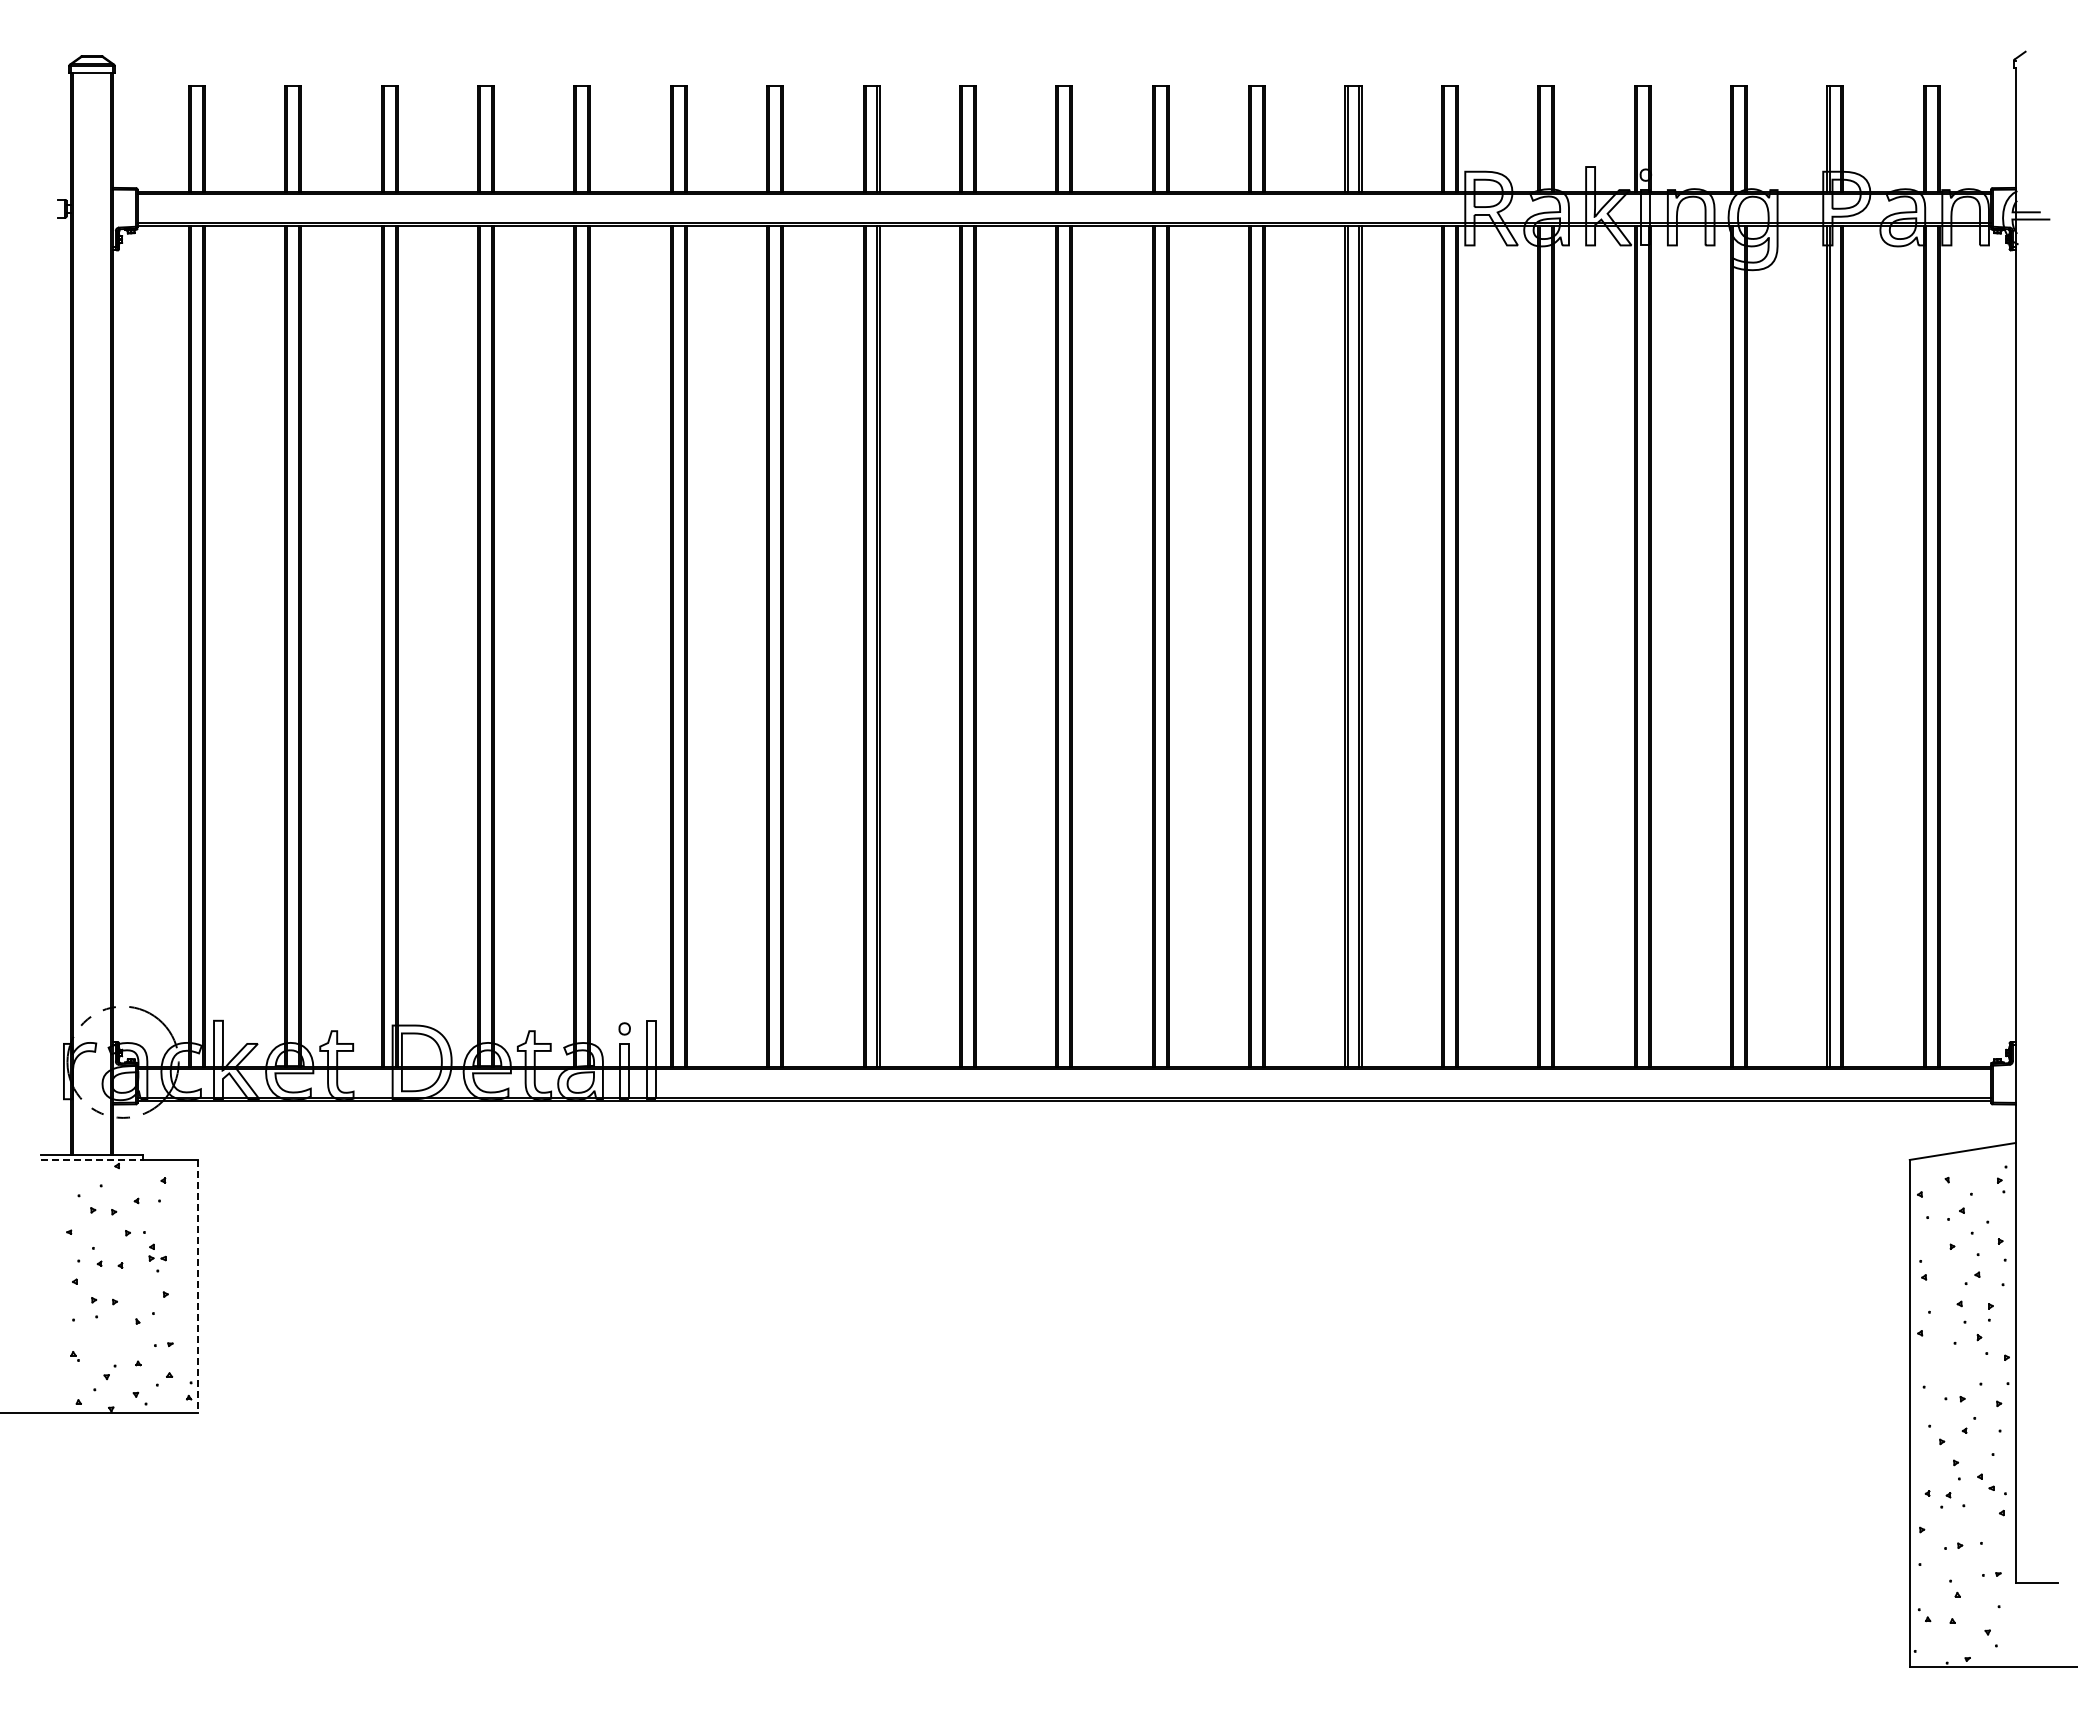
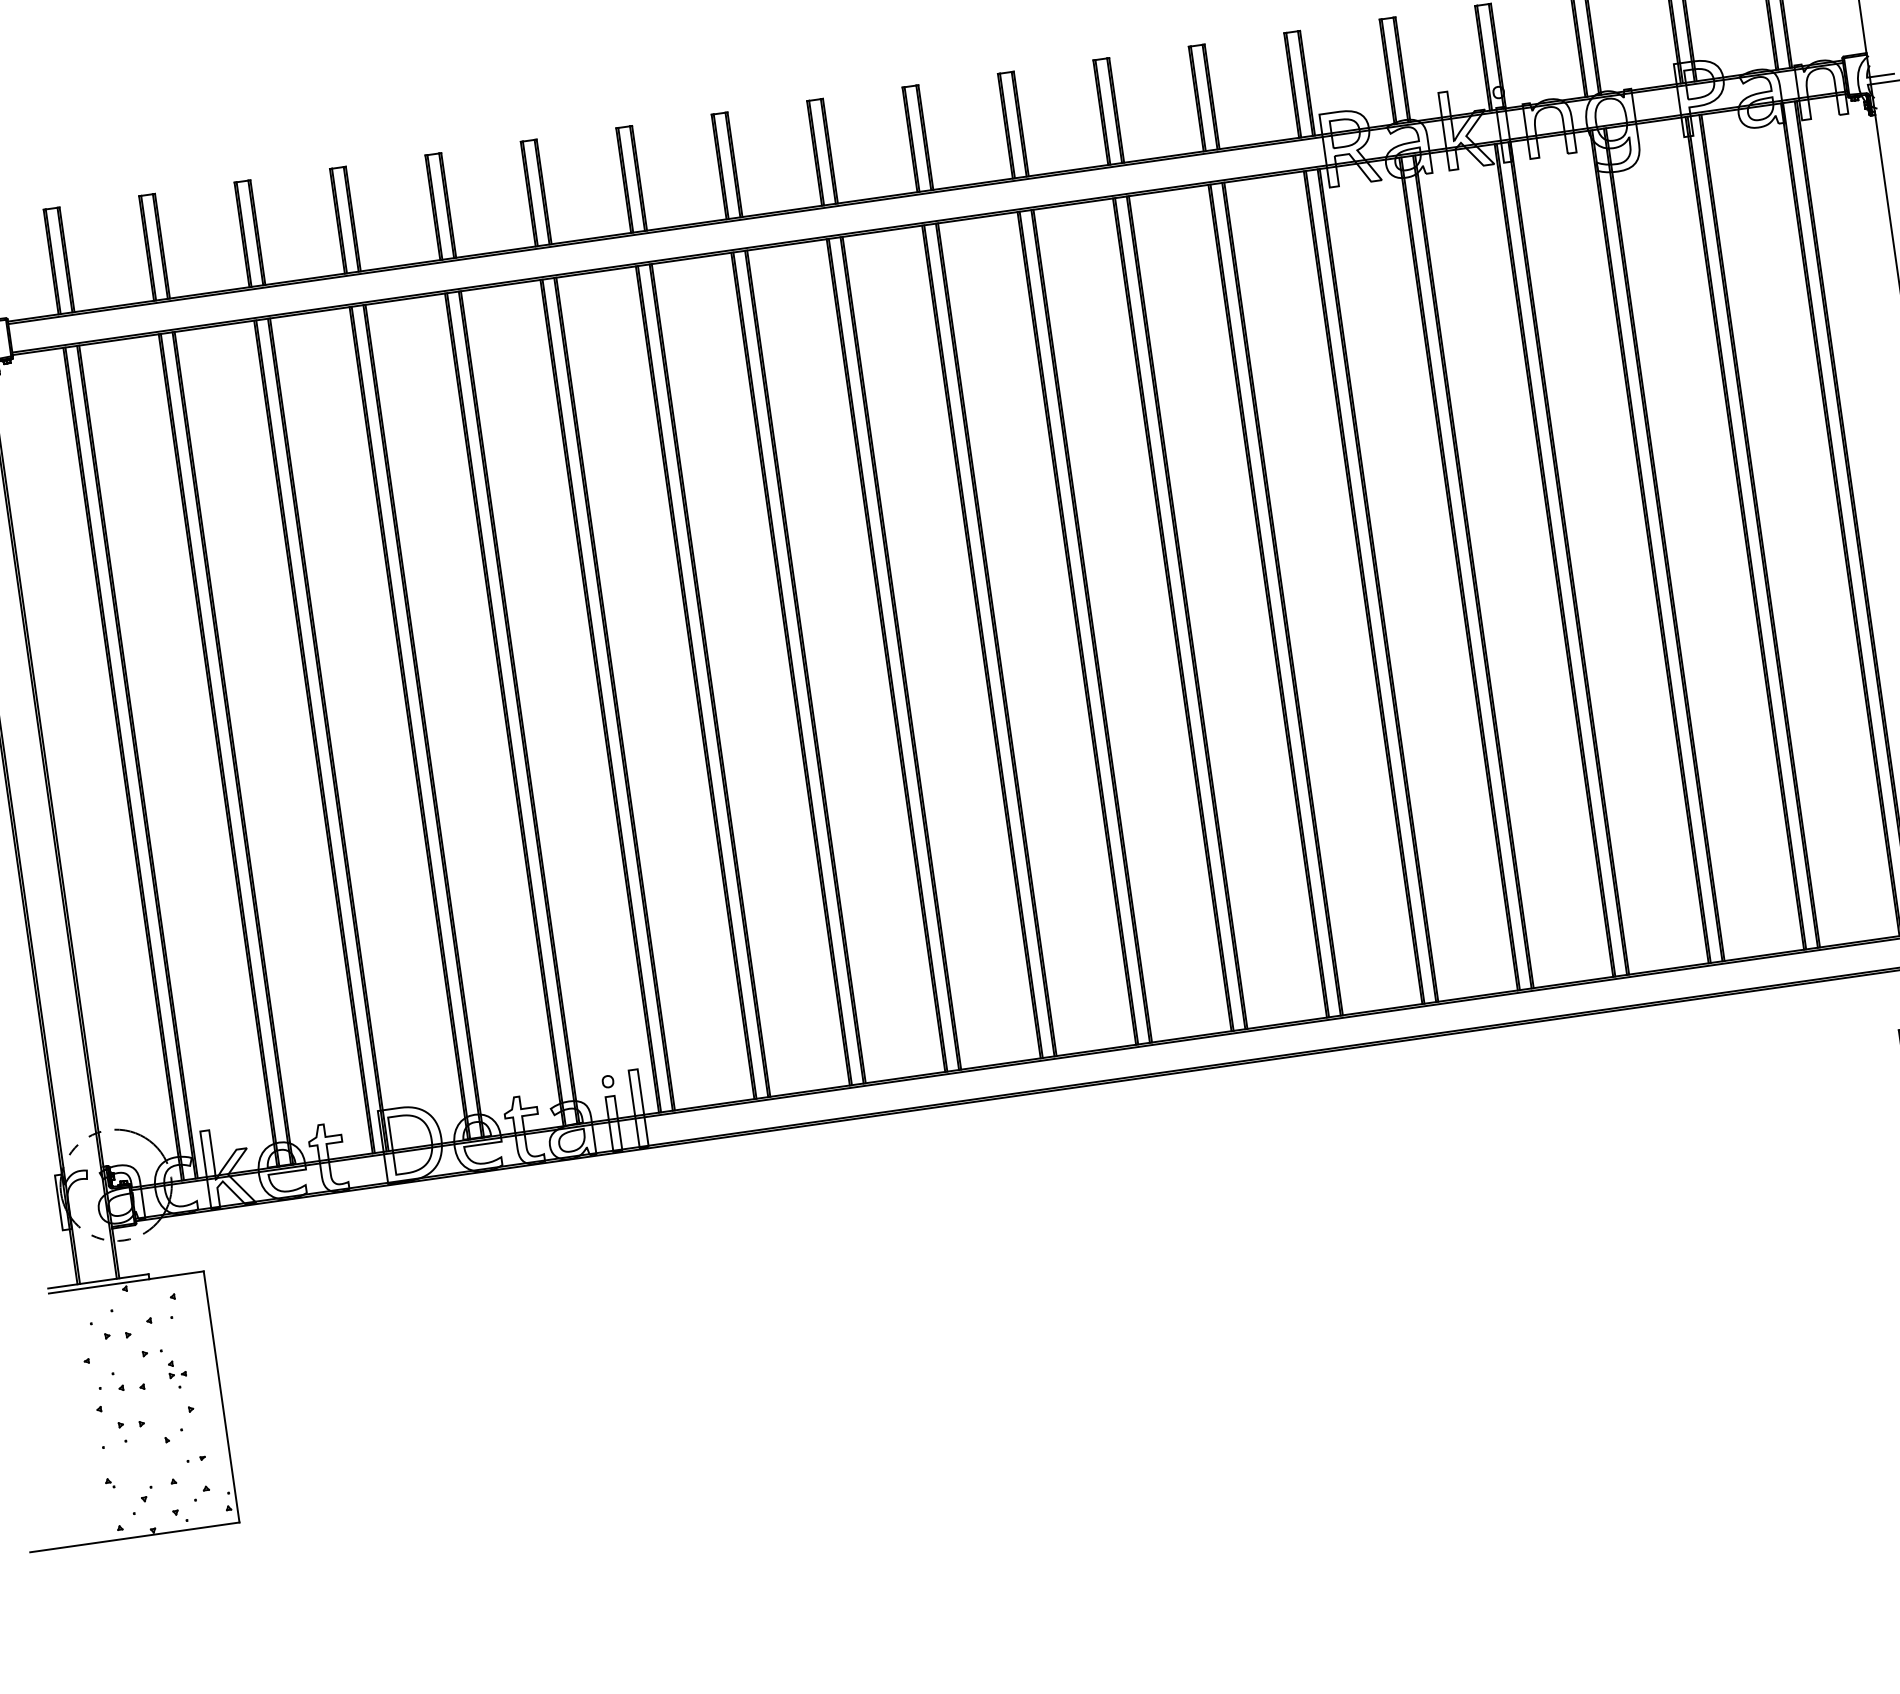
line: (92, 1159) -> (99, 1285), dashed -> solid
line: (197, 1286) -> (221, 1396), dashed -> solid

